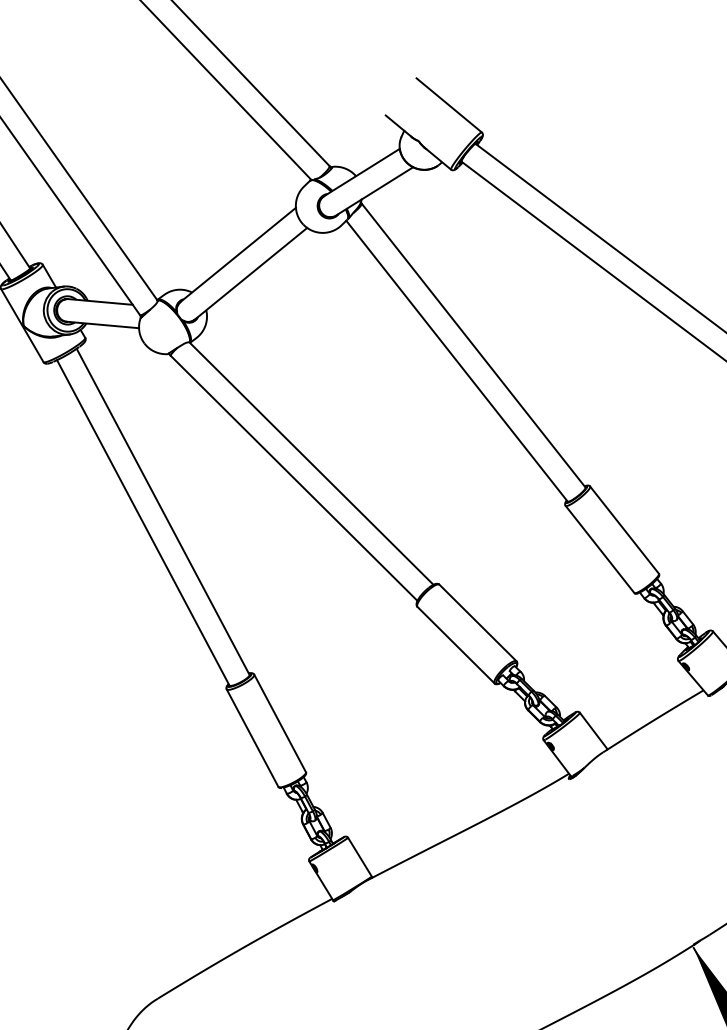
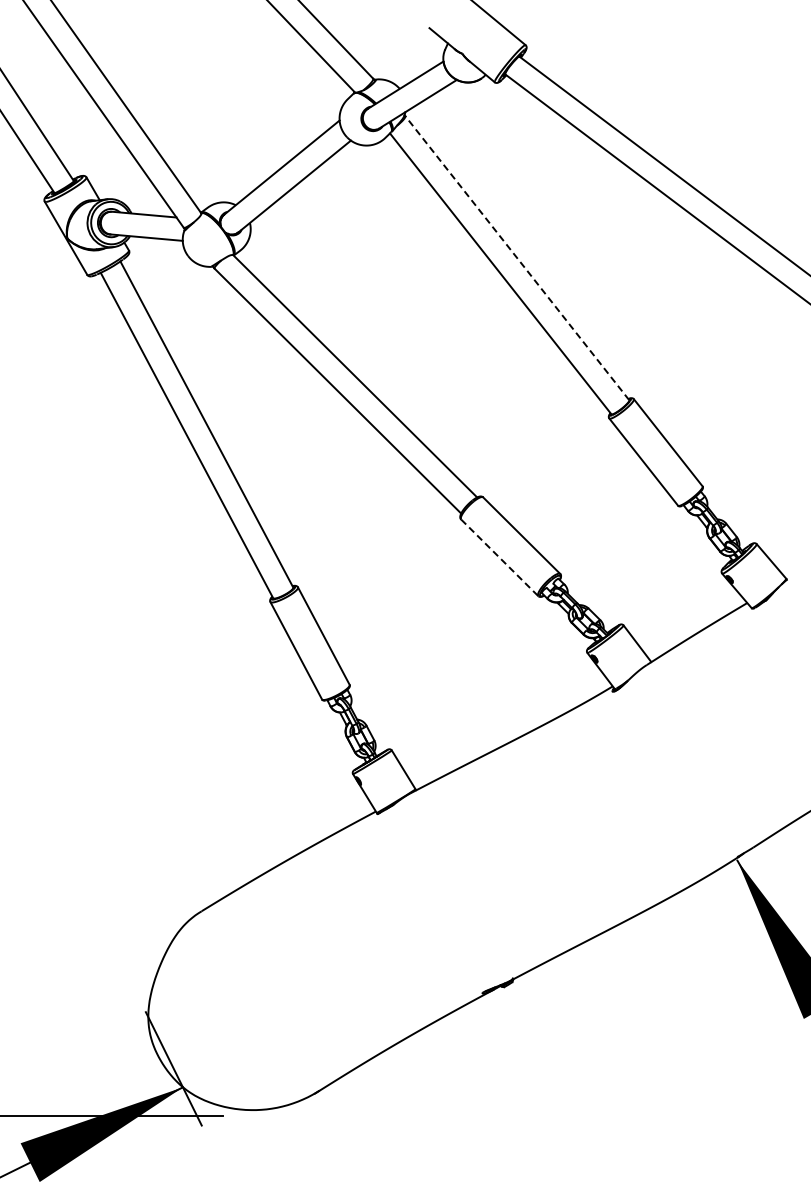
line: (473, 345) -> (517, 258), solid -> dashed
line: (456, 645) -> (500, 558), solid -> dashed

